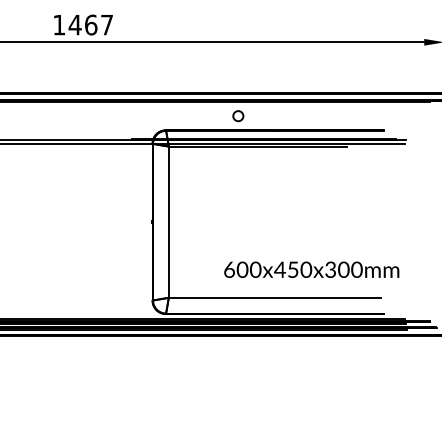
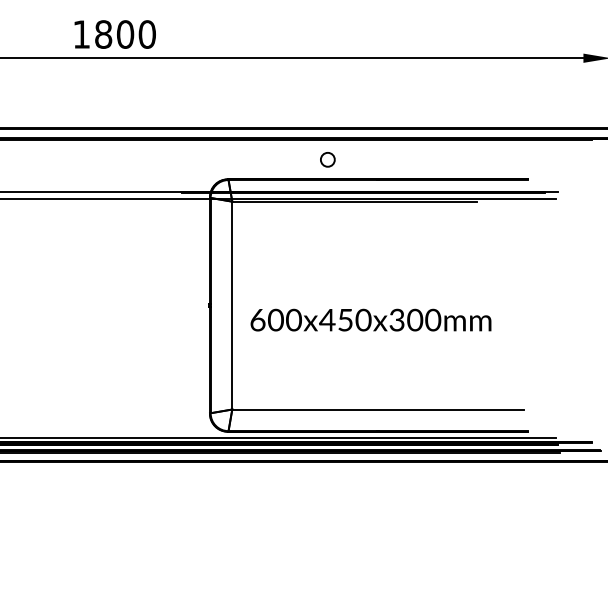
text: (90, 24) -> (124, 33), 1467 -> 1800
text: (311, 269) -> (370, 319), moved

